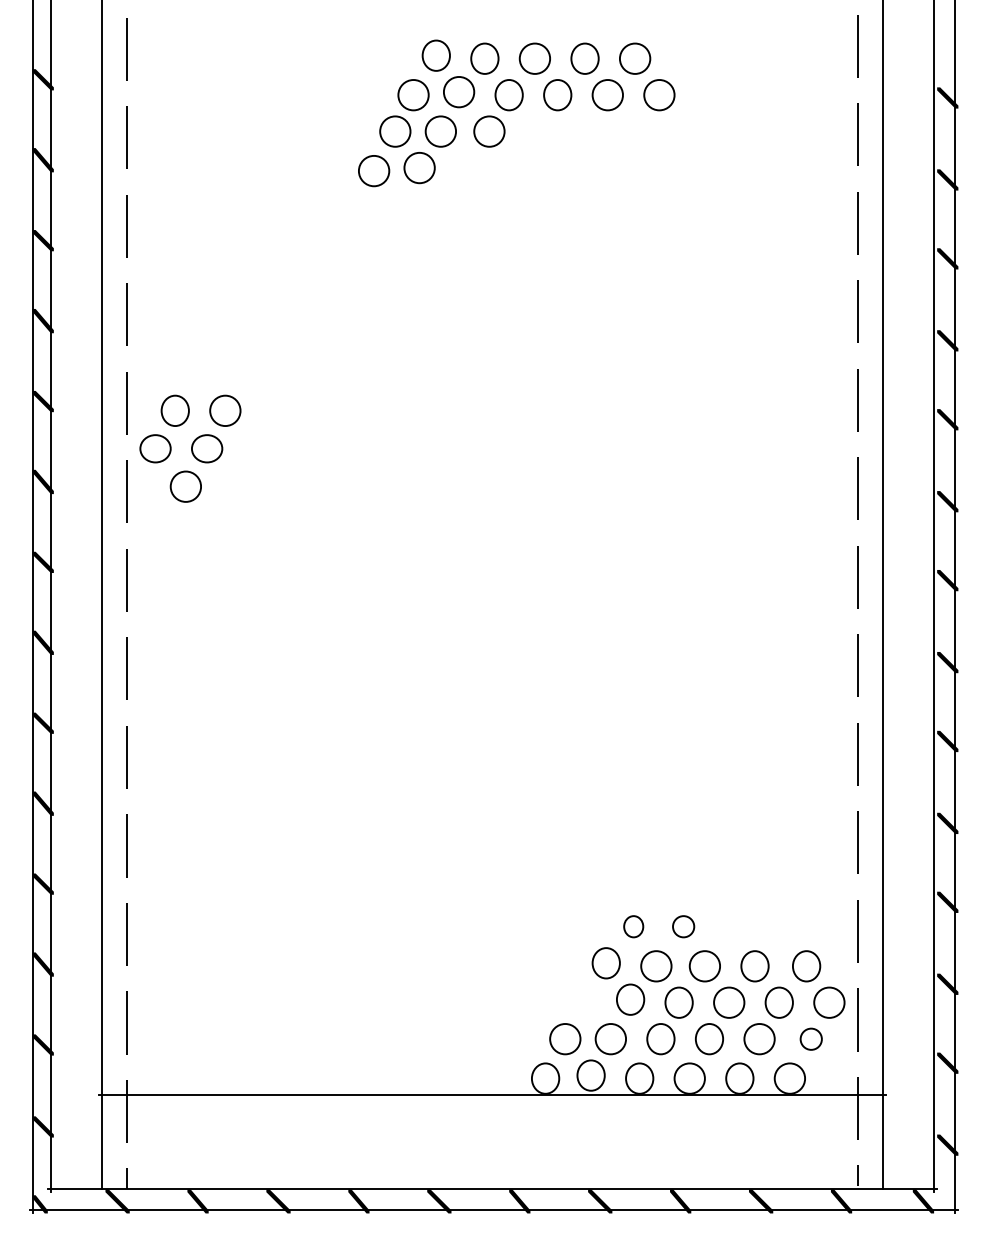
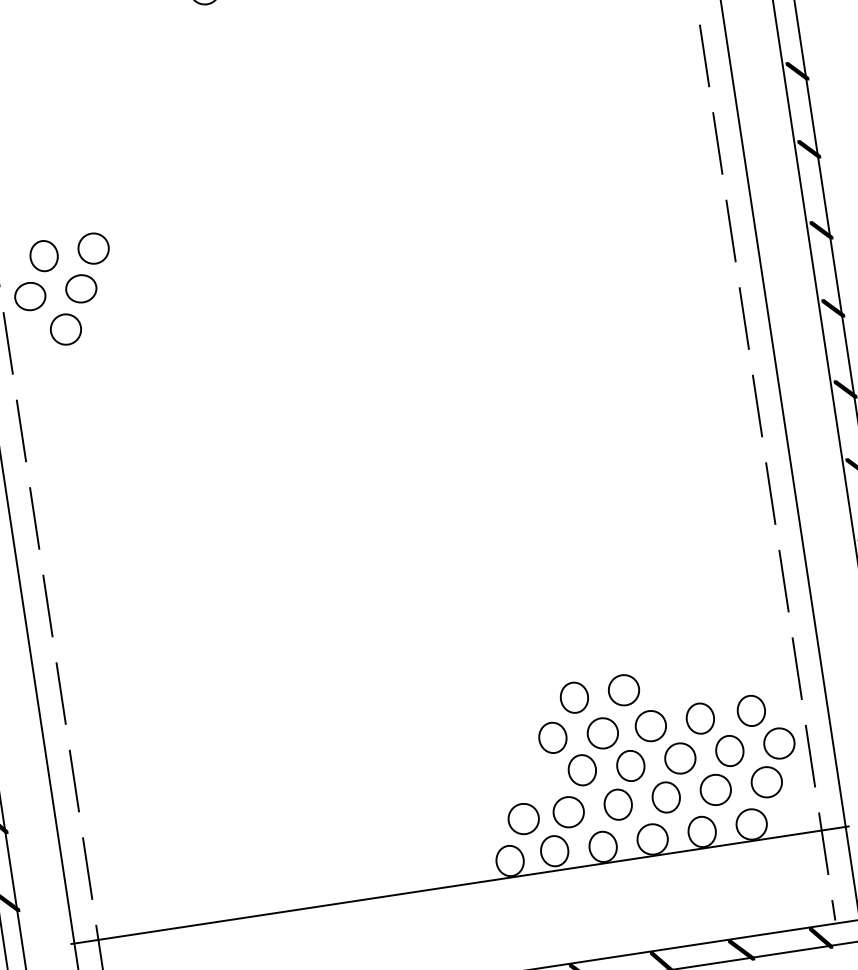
part: (633, 926) -> (574, 697), size x1.43
part: (683, 926) -> (623, 689), size x1.43
part: (811, 1039) -> (767, 782), size x1.43

